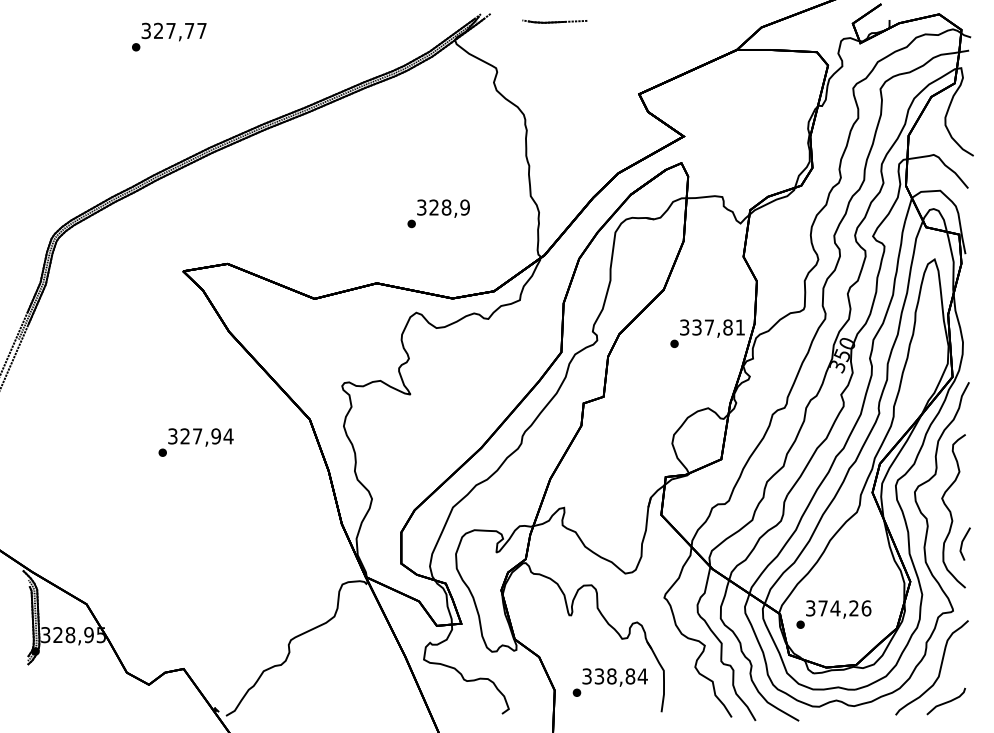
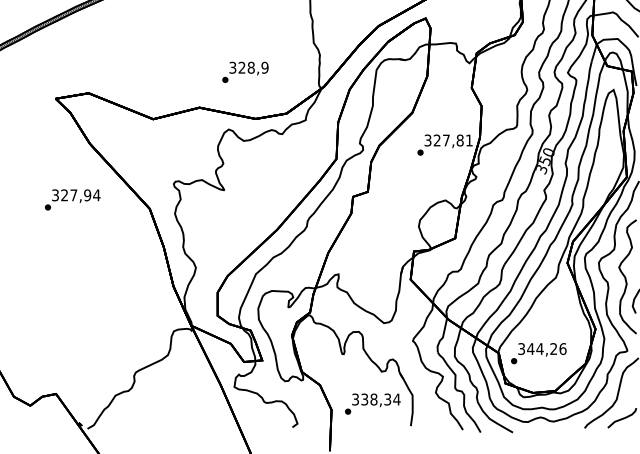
text: (438, 213) -> (245, 72), moved
text: (696, 327) -> (436, 140), 337,81 -> 327,81
text: (195, 442) -> (72, 199), moved
text: (823, 608) -> (531, 349), 374,26 -> 344,26
text: (630, 676) -> (387, 399), 338,84 -> 338,34

